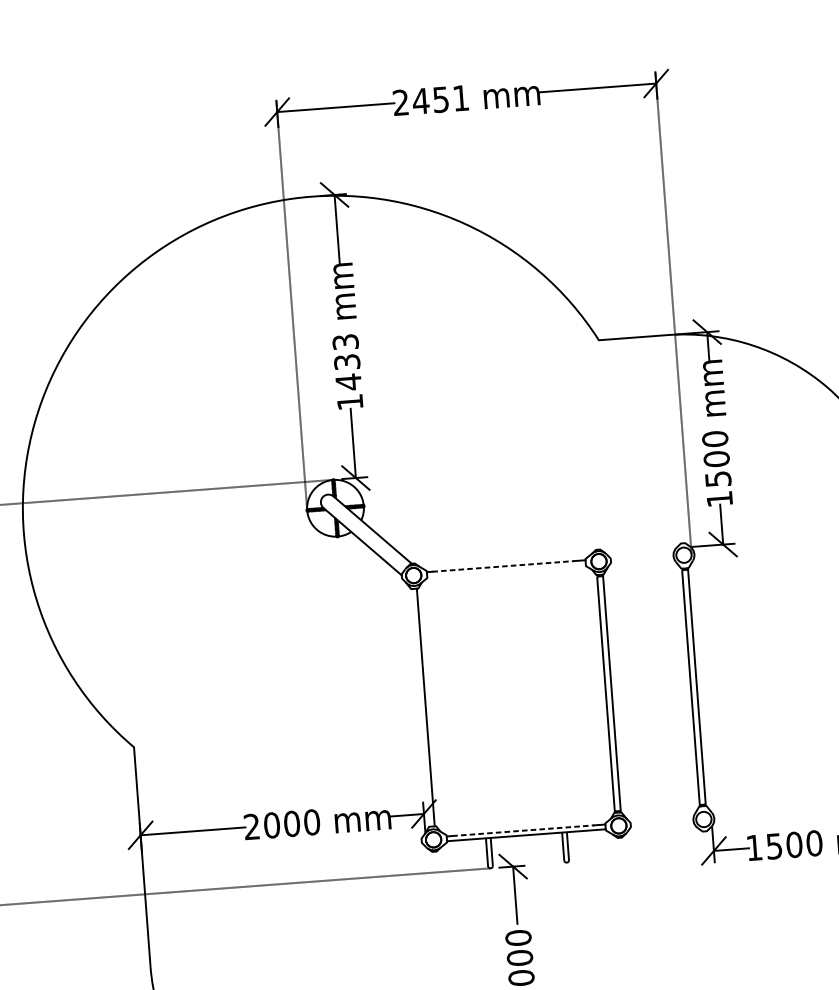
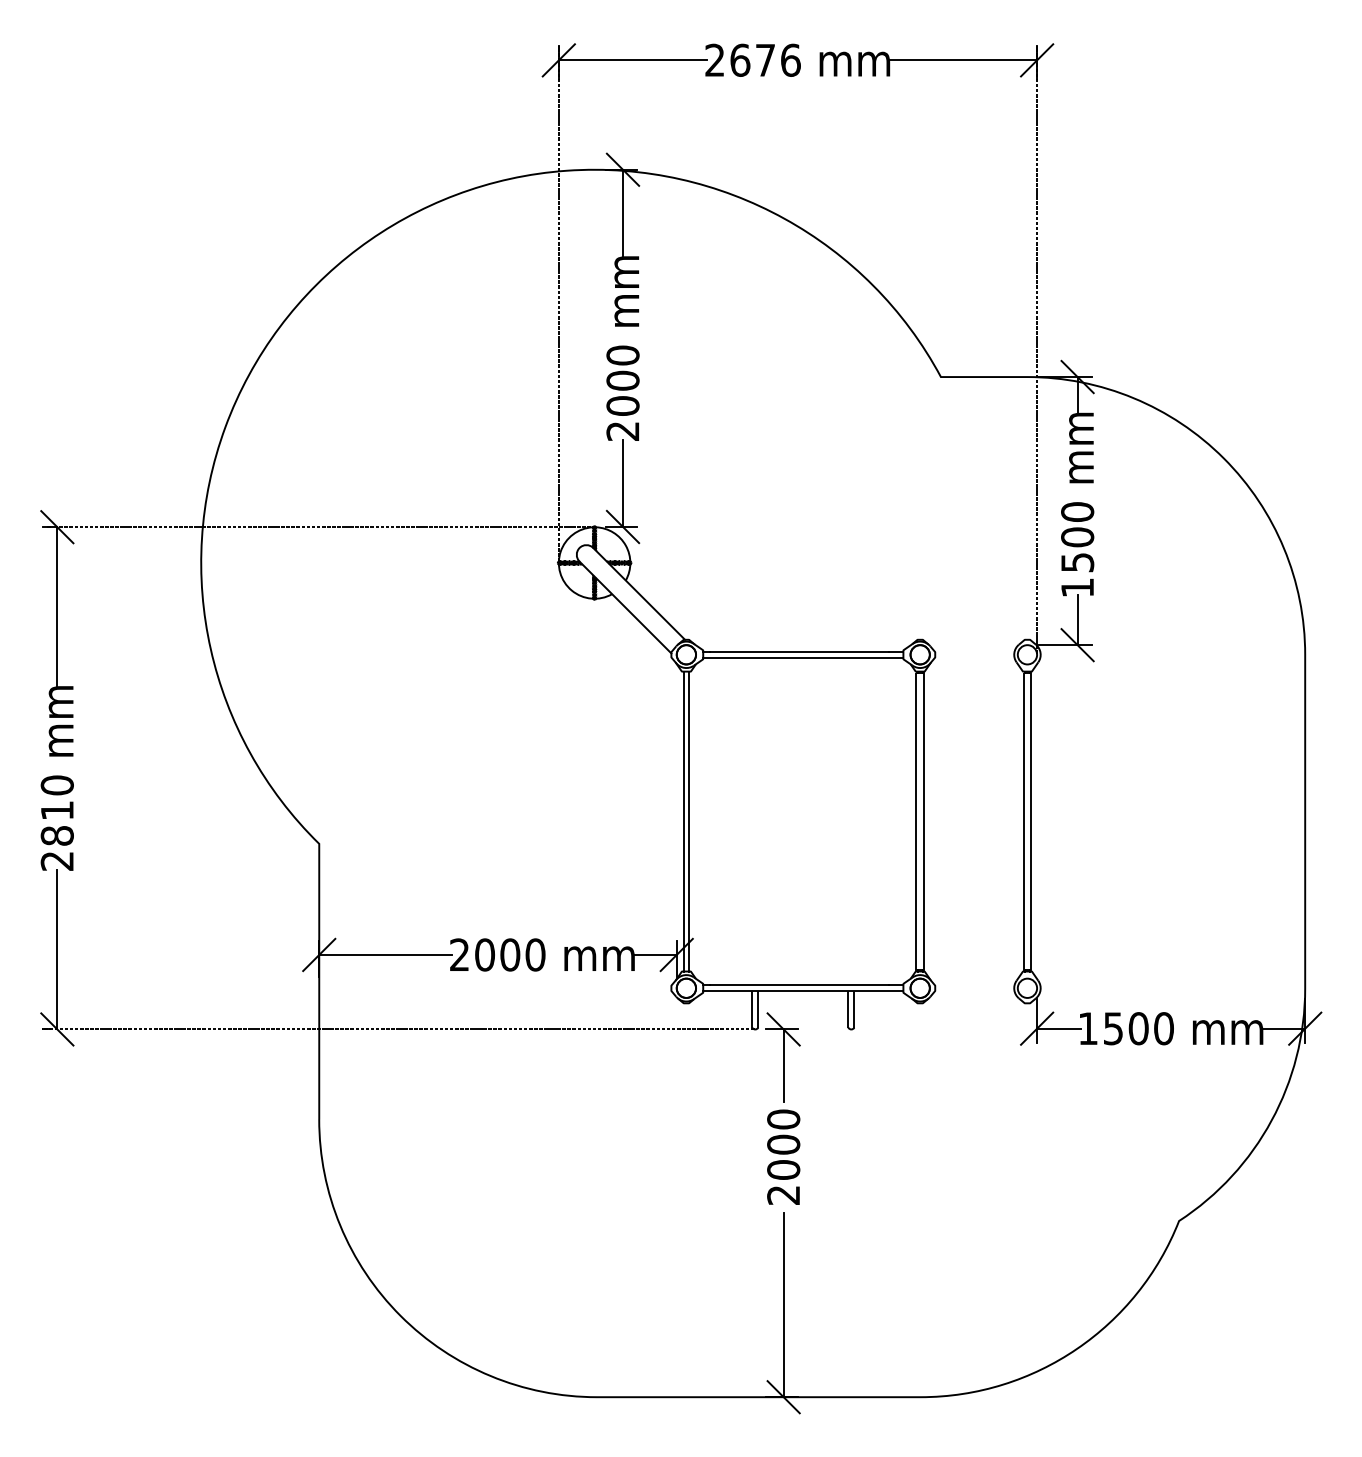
text: (440, 99) -> (764, 59), 2451 -> 2676
text: (347, 371) -> (622, 392), 1433 -> 2000
line: (503, 566) -> (800, 651), dashed -> solid
line: (506, 570) -> (803, 657), added
line: (421, 707) -> (683, 821), added
line: (523, 830) -> (800, 985), dashed -> solid

